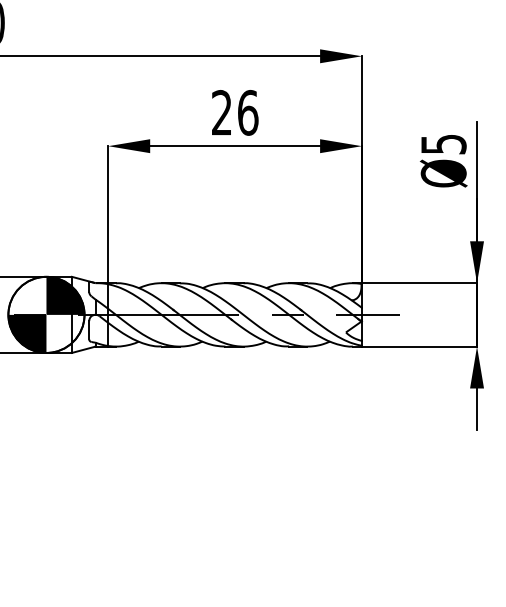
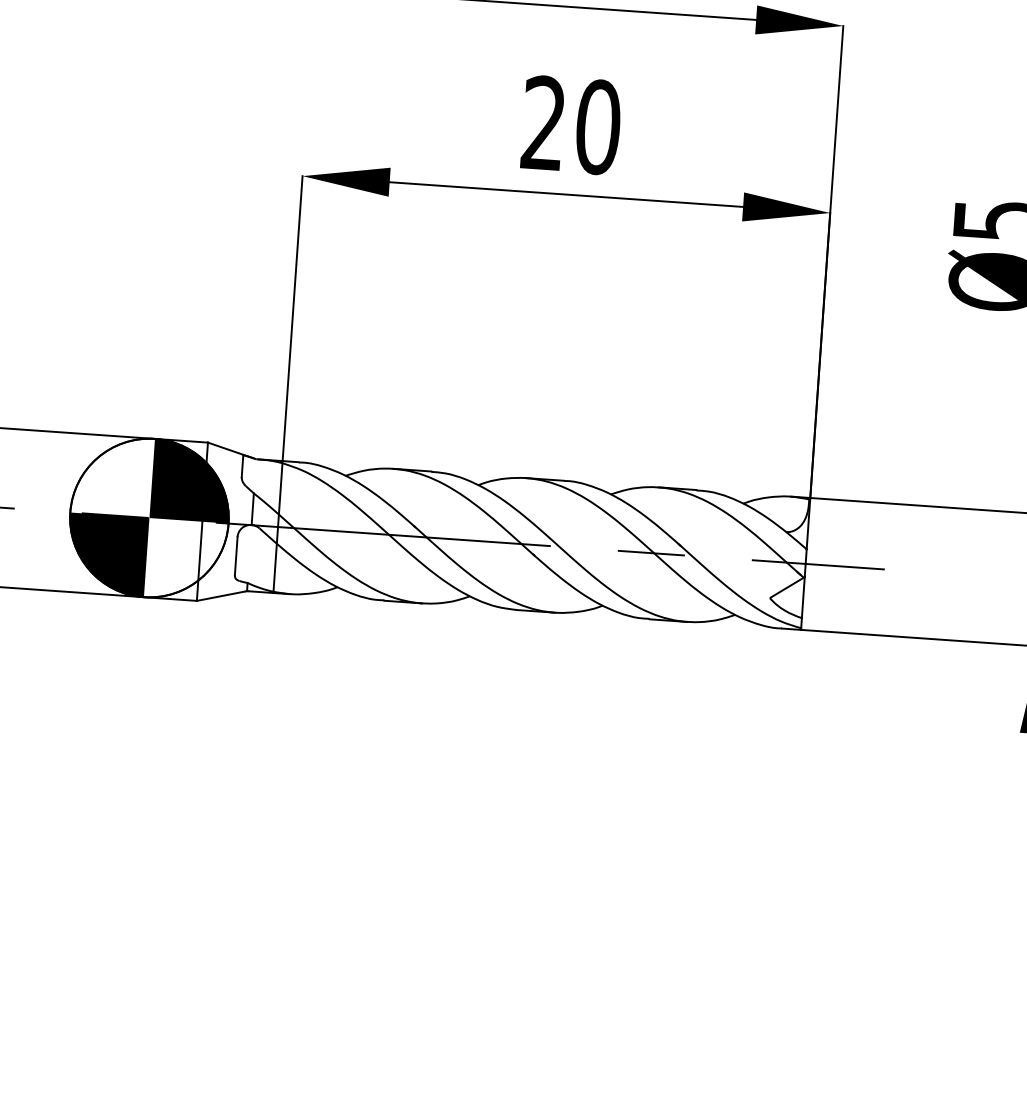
text: (247, 112) -> (597, 126), 26 -> 20

